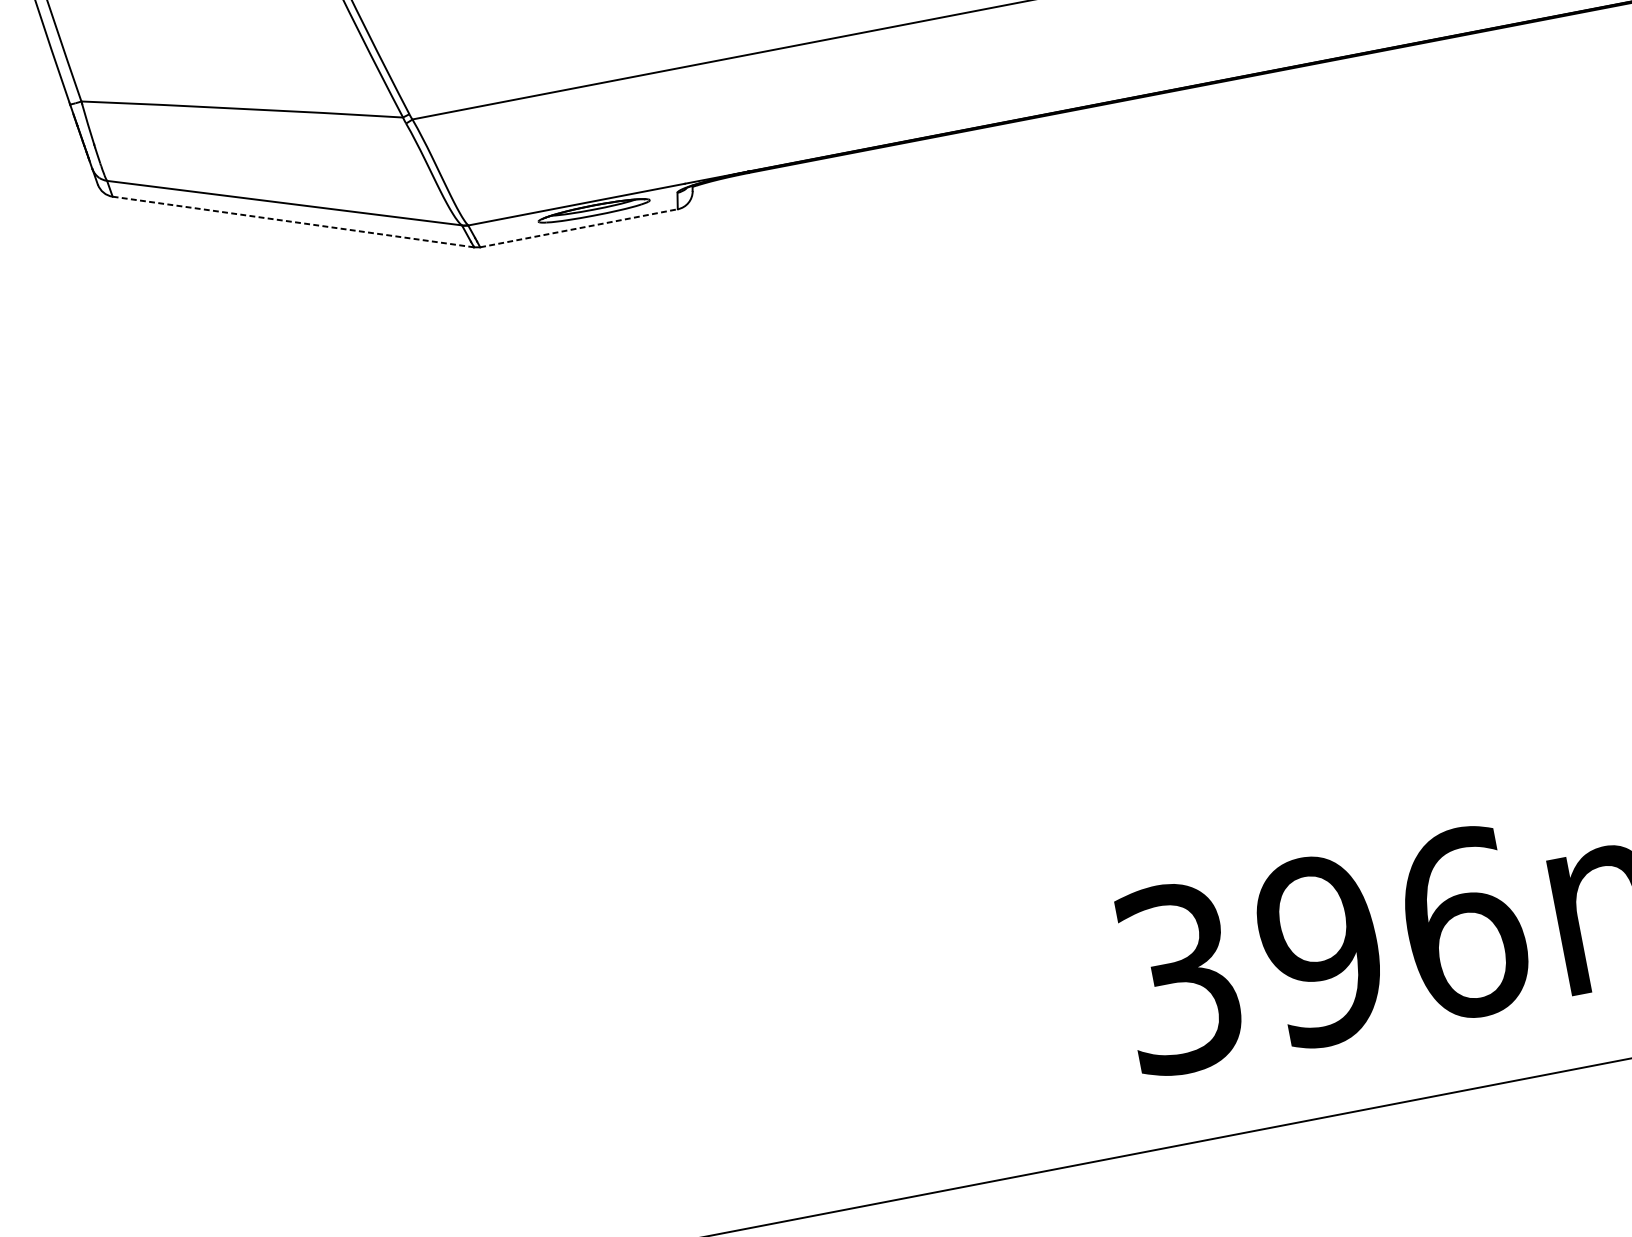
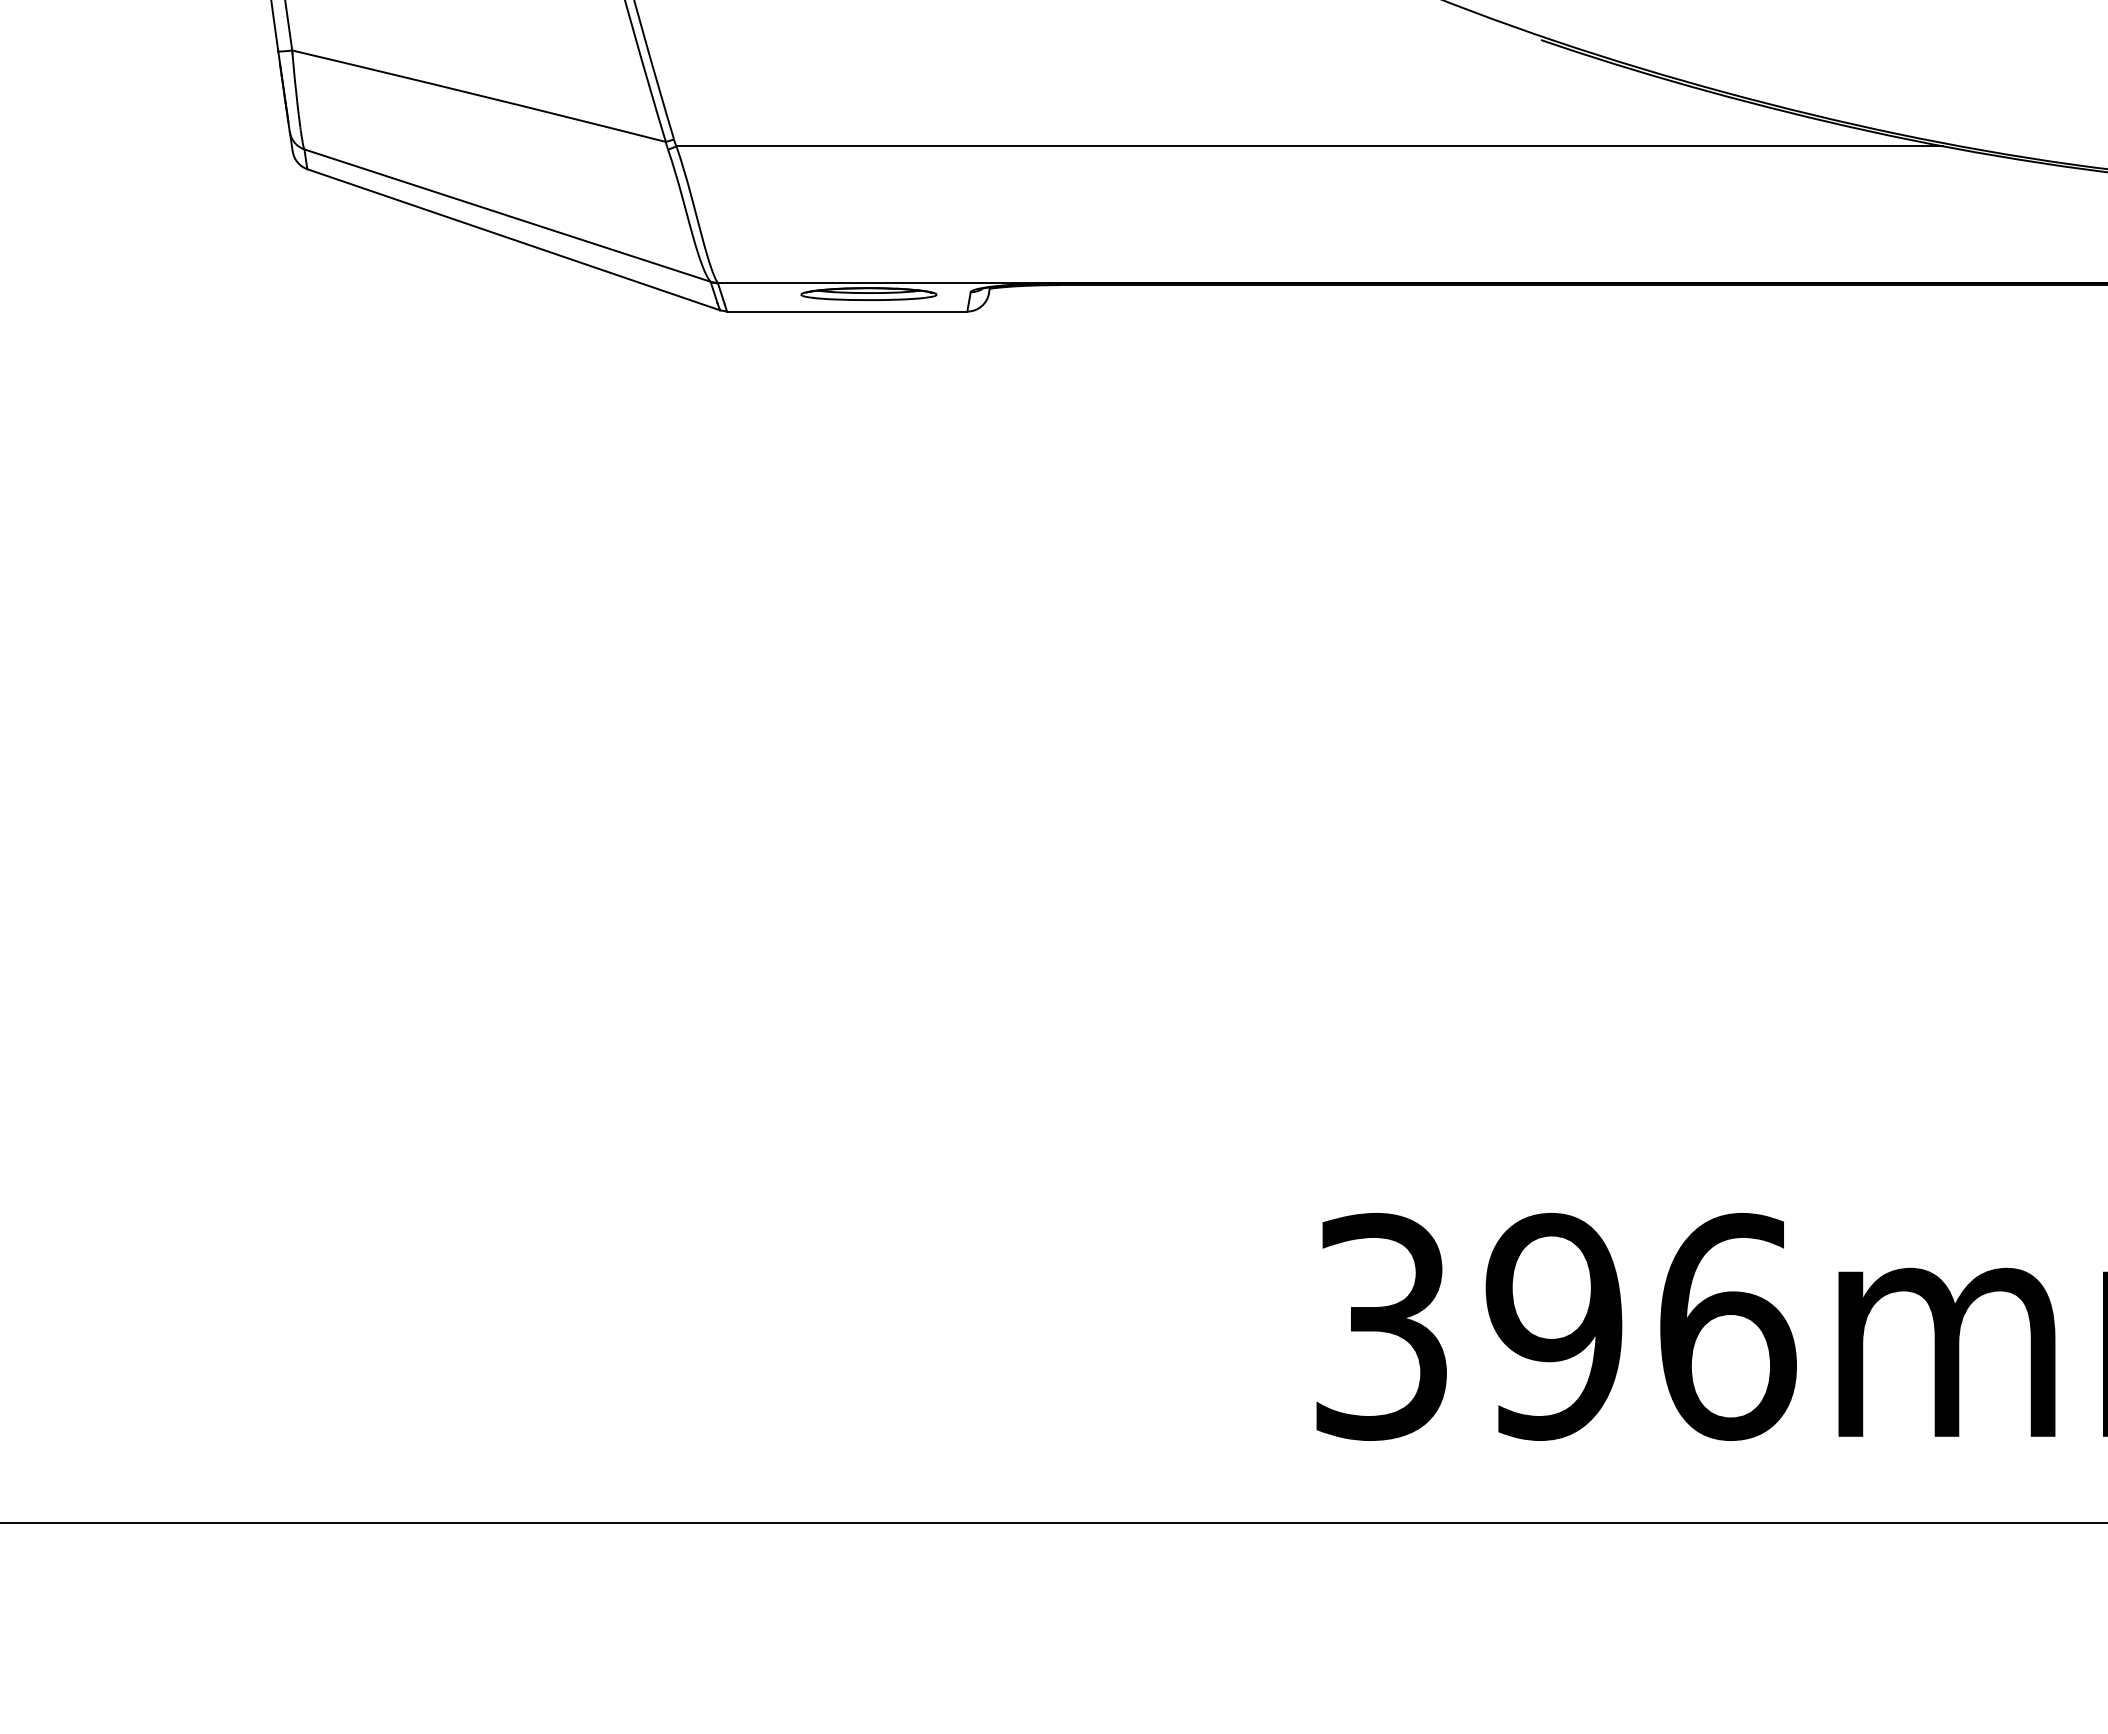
line: (294, 221) -> (514, 239), dashed -> solid
line: (579, 228) -> (847, 311), dashed -> solid

